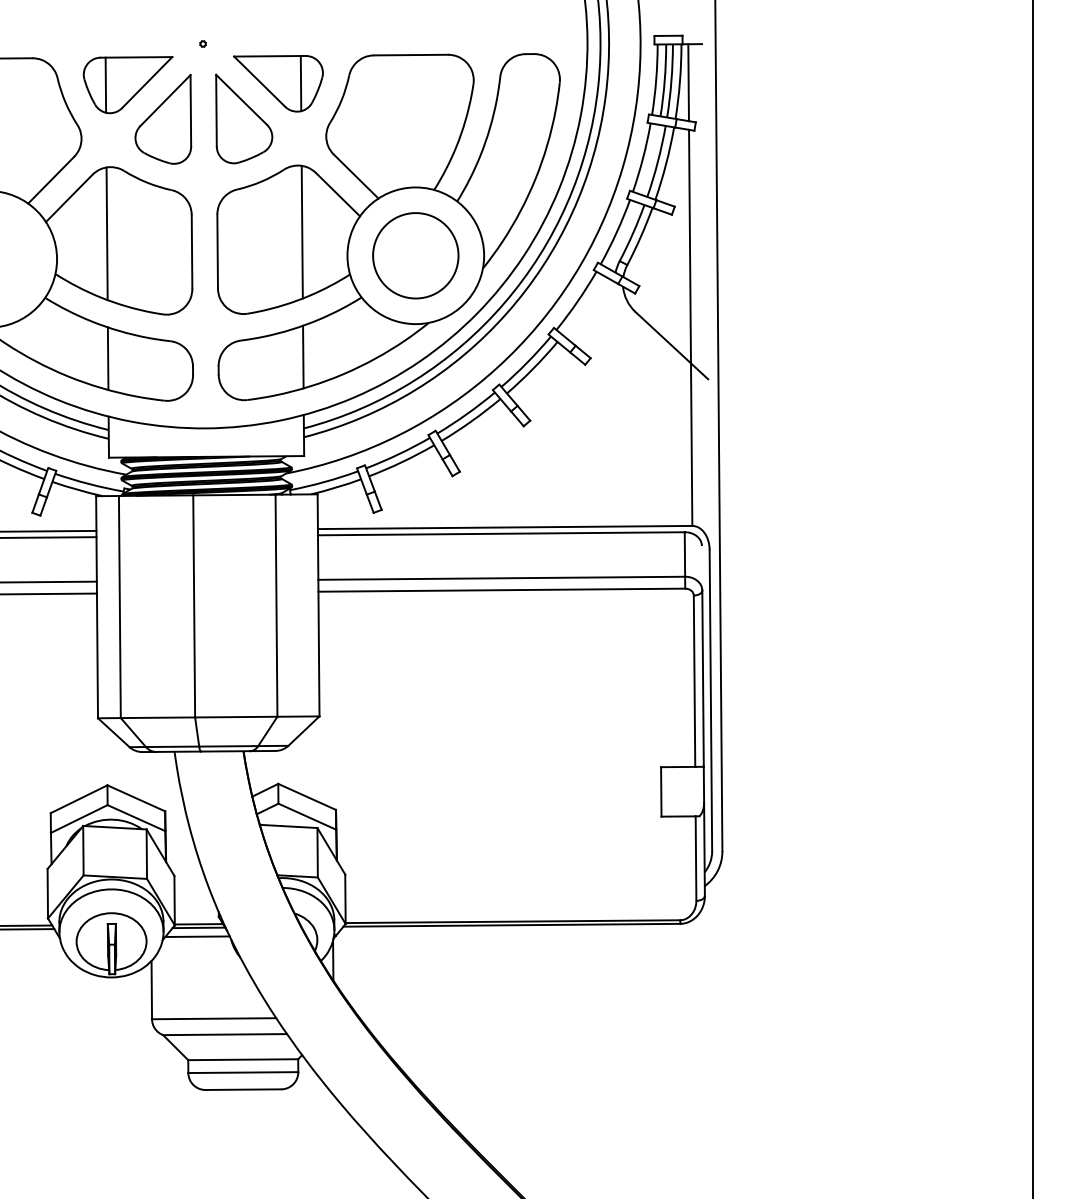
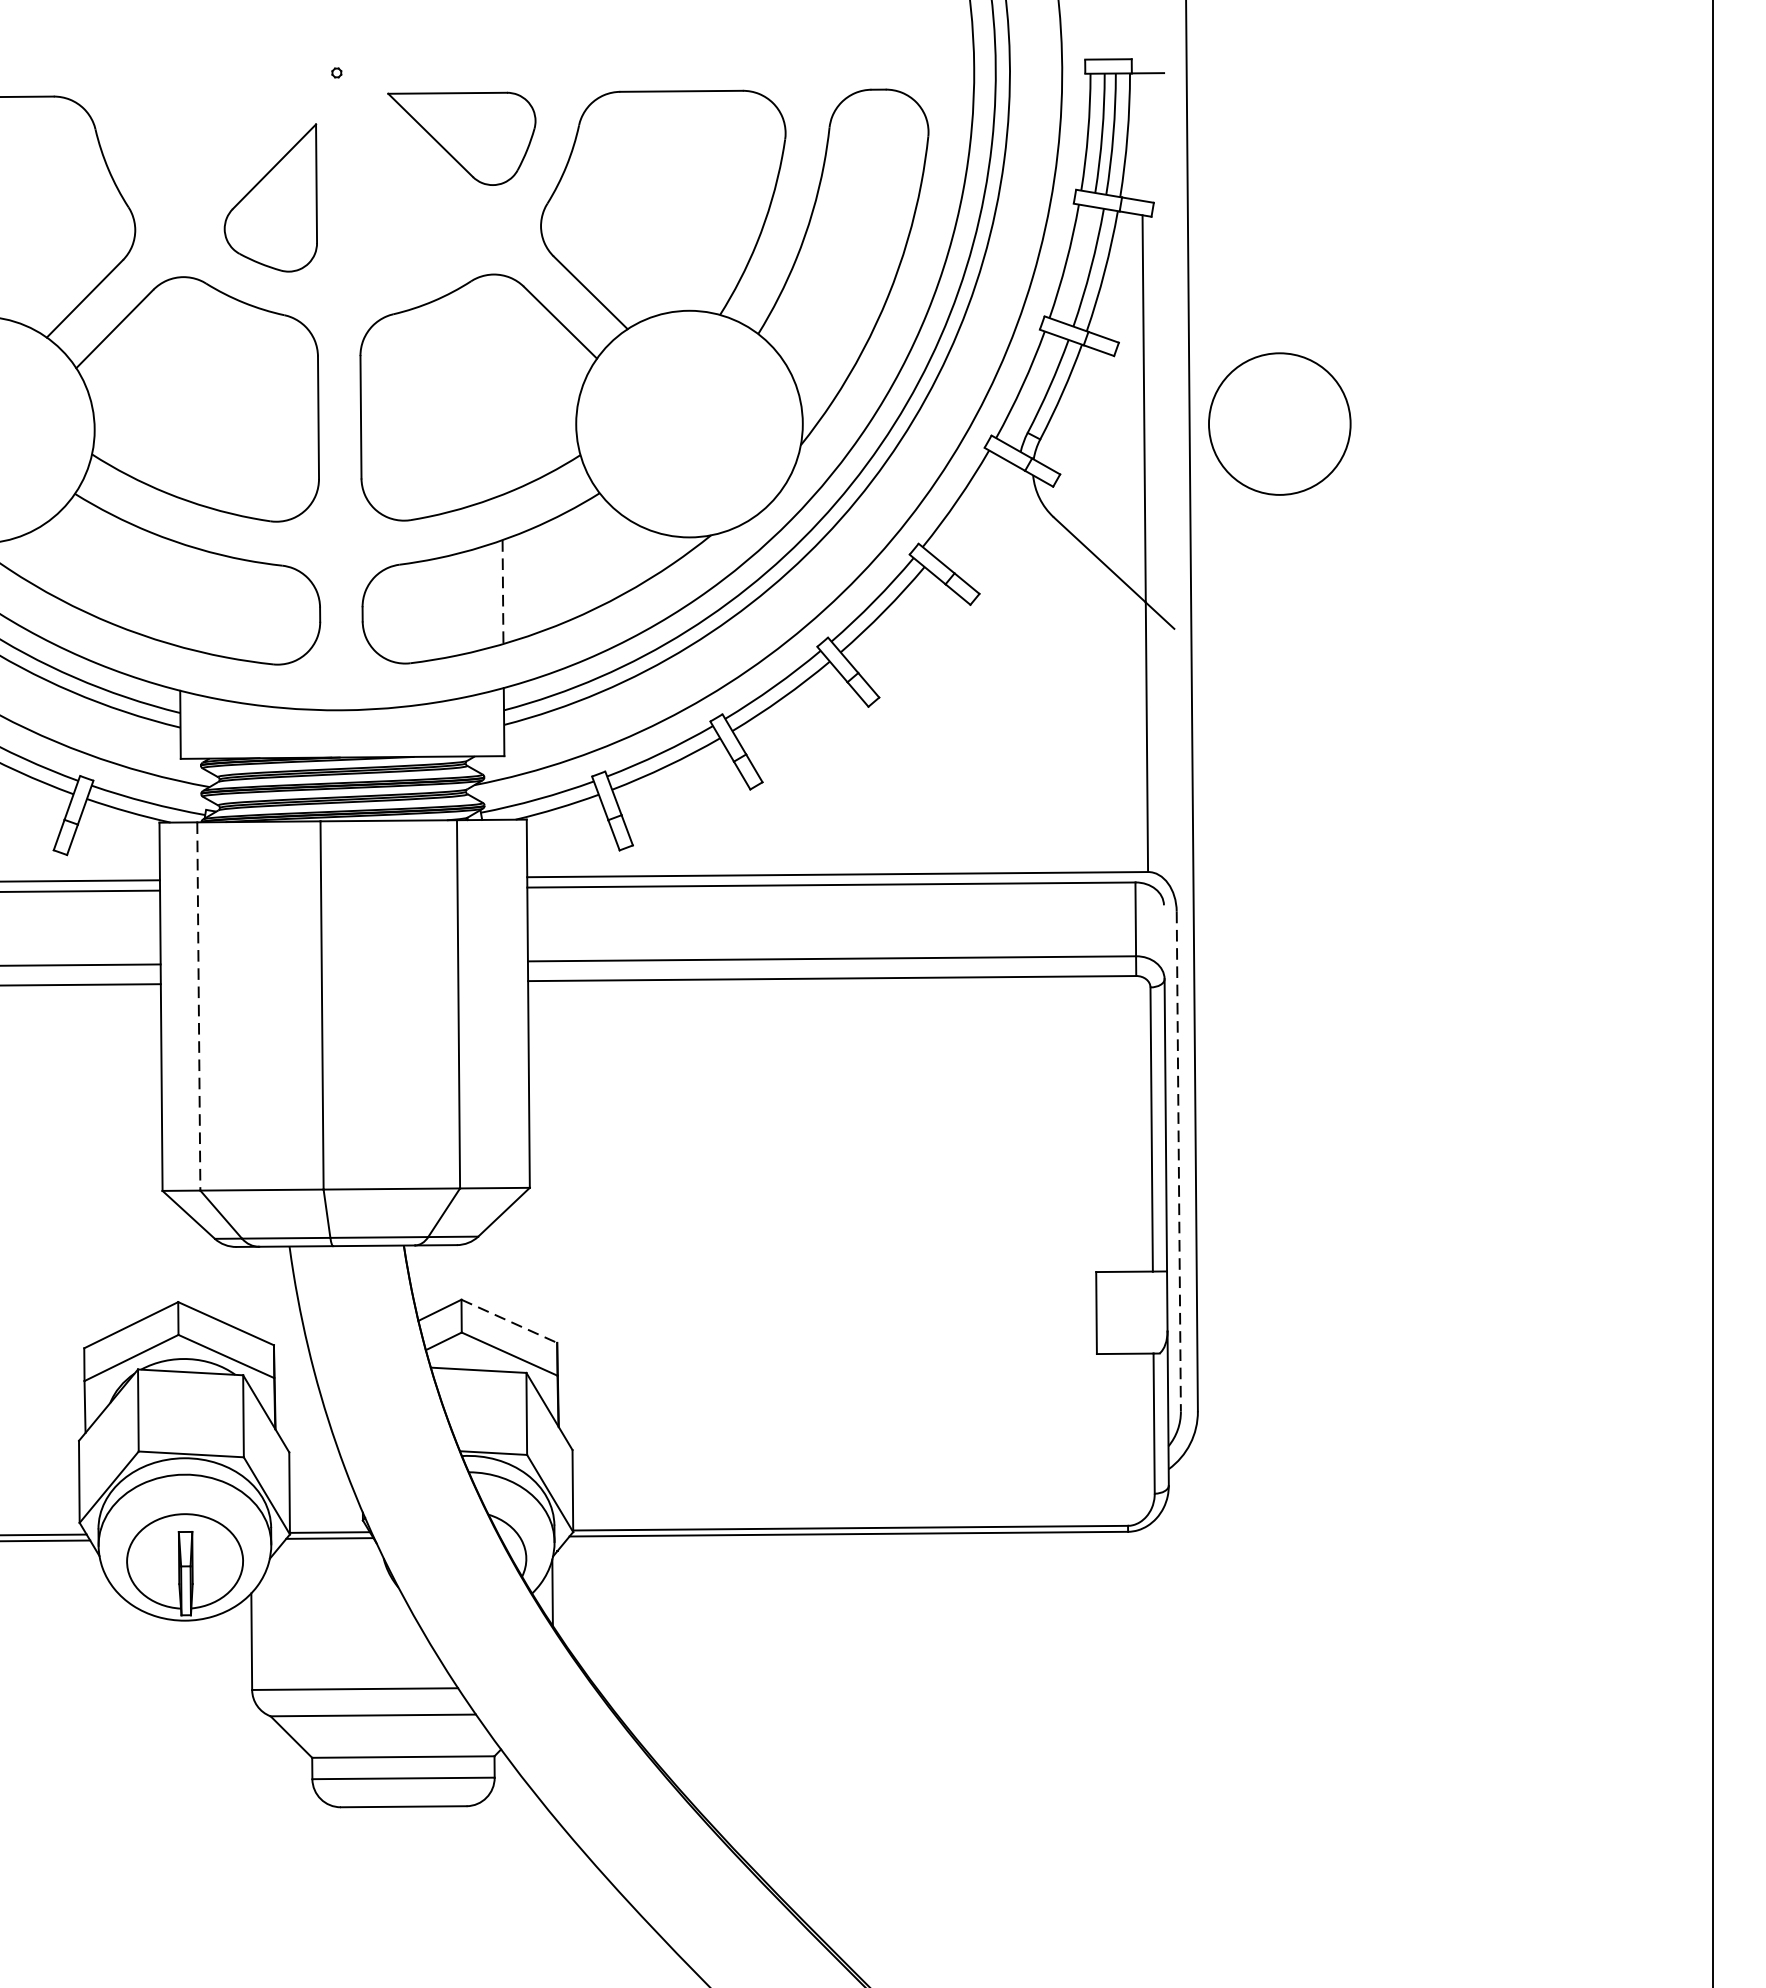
line: (688, 82) -> (1141, 136), removed
line: (300, 83) -> (498, 138), removed
part: (127, 85) -> (211, 141), removed
part: (244, 118) -> (405, 196), removed
line: (301, 231) -> (499, 383), removed
line: (106, 233) -> (176, 387), removed
circle: (415, 255) -> (1279, 423), moved
line: (303, 357) -> (503, 592), solid -> dashed
line: (107, 358) -> (178, 594), removed
line: (119, 607) -> (198, 1007), solid -> dashed
line: (710, 700) -> (1178, 1161), solid -> dashed
line: (307, 796) -> (509, 1320), solid -> dashed
line: (197, 936) -> (327, 1552), removed

